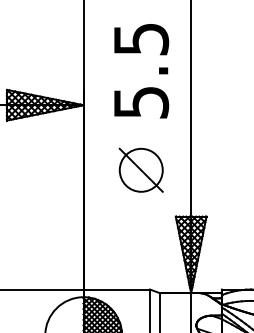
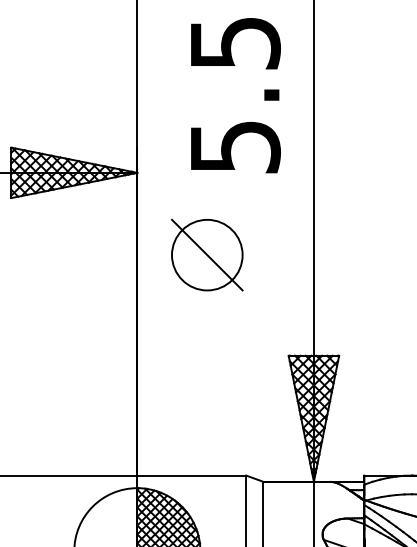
text: (141, 71) -> (235, 96), moved
part: (140, 169) -> (206, 253), moved

